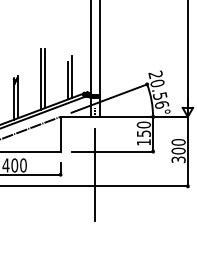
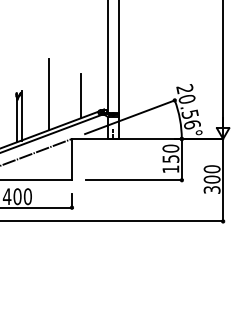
line: (72, 76) -> (86, 91), removed
line: (45, 78) -> (54, 93), removed
line: (95, 174) -> (113, 207), removed

